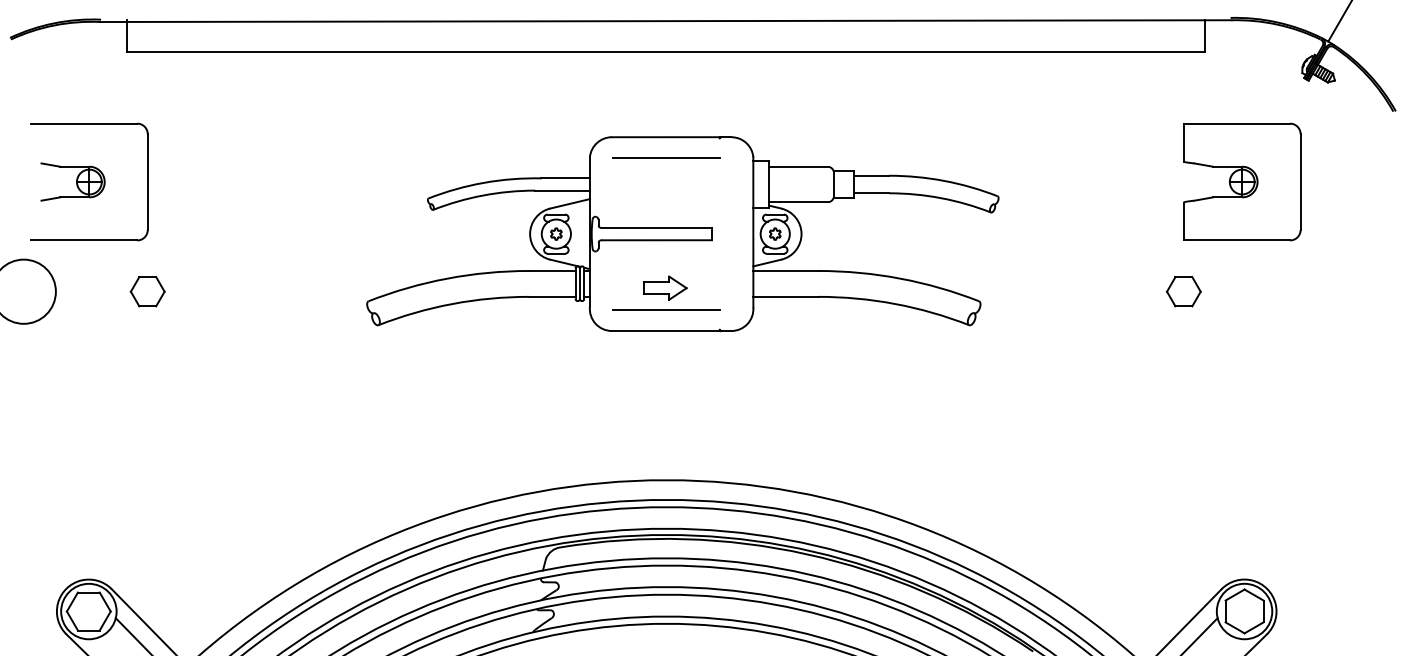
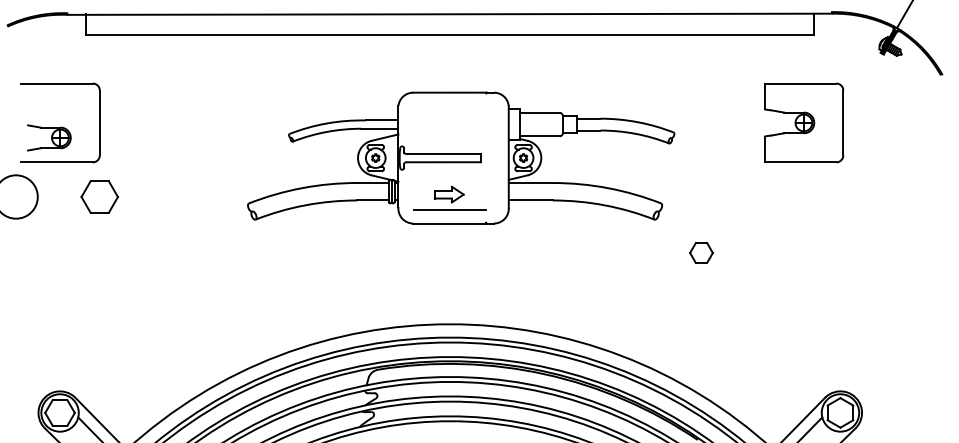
line: (665, 157) -> (449, 106), removed
part: (73, 181) -> (49, 137), moved
part: (1243, 181) -> (804, 122), moved
part: (147, 290) -> (99, 196), size x1.6
part: (1183, 290) -> (701, 252), moved

